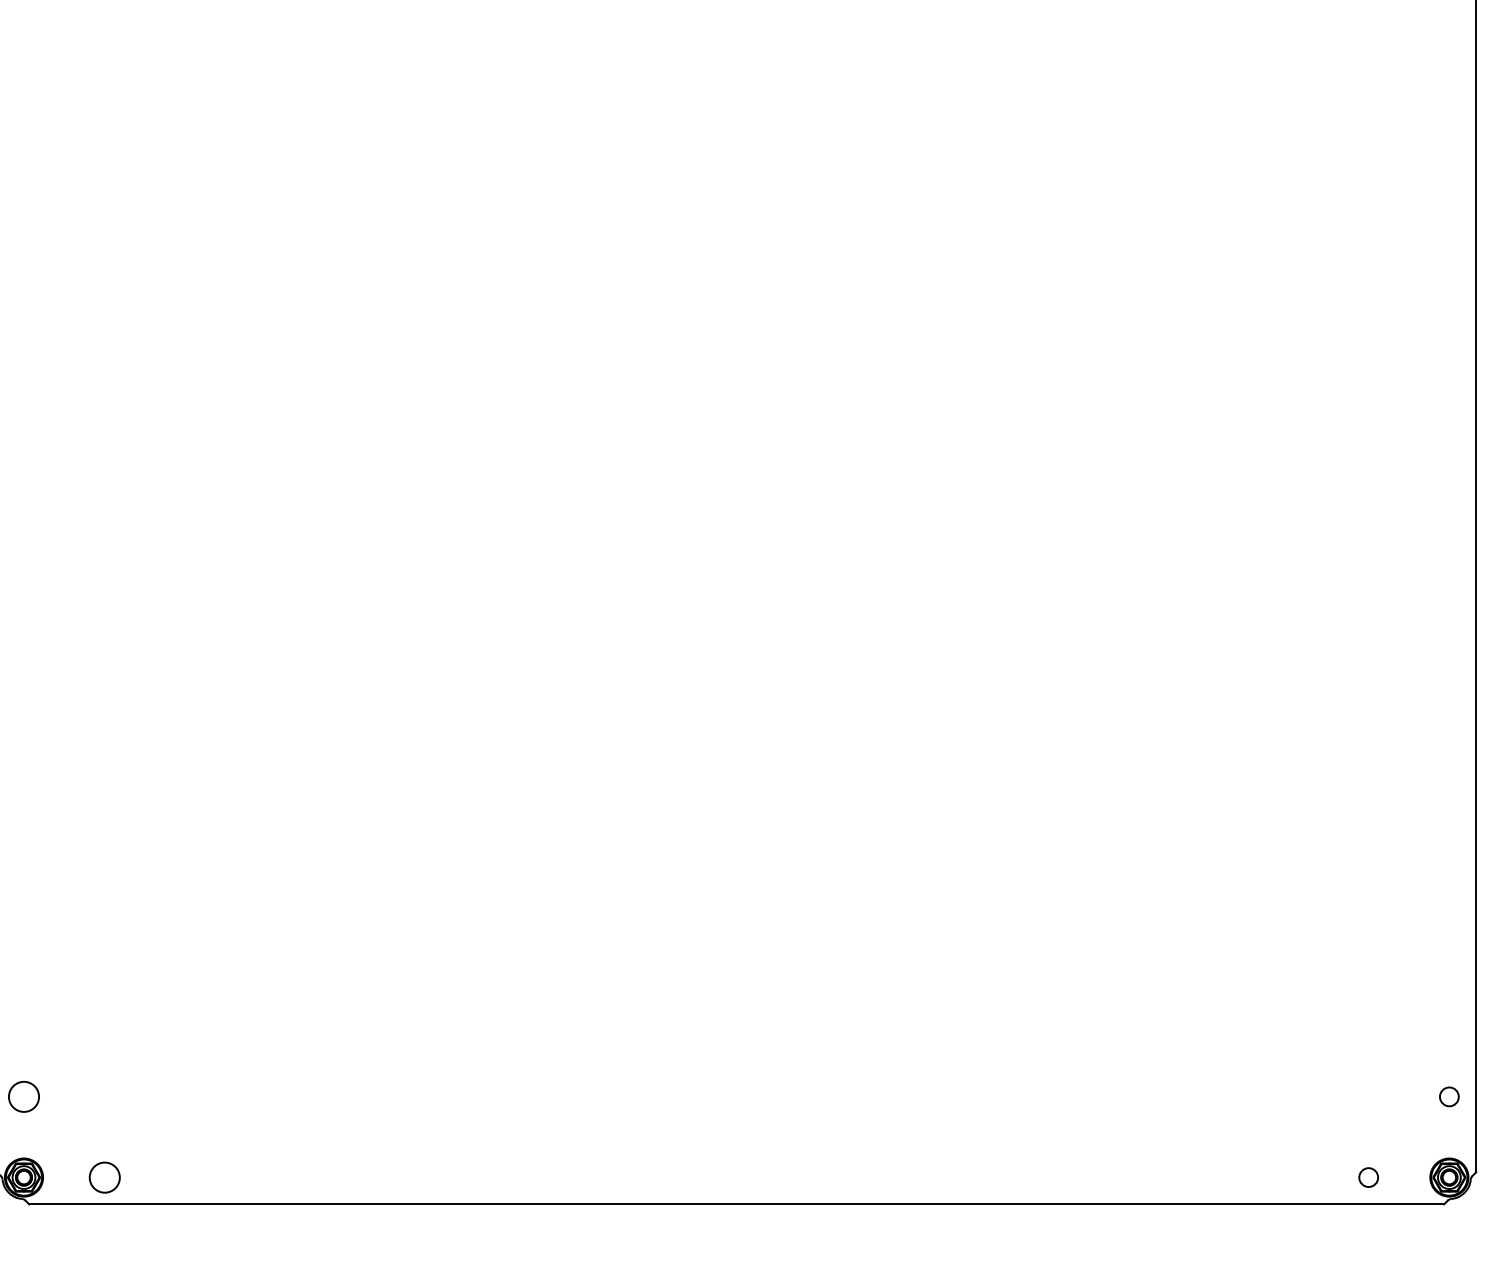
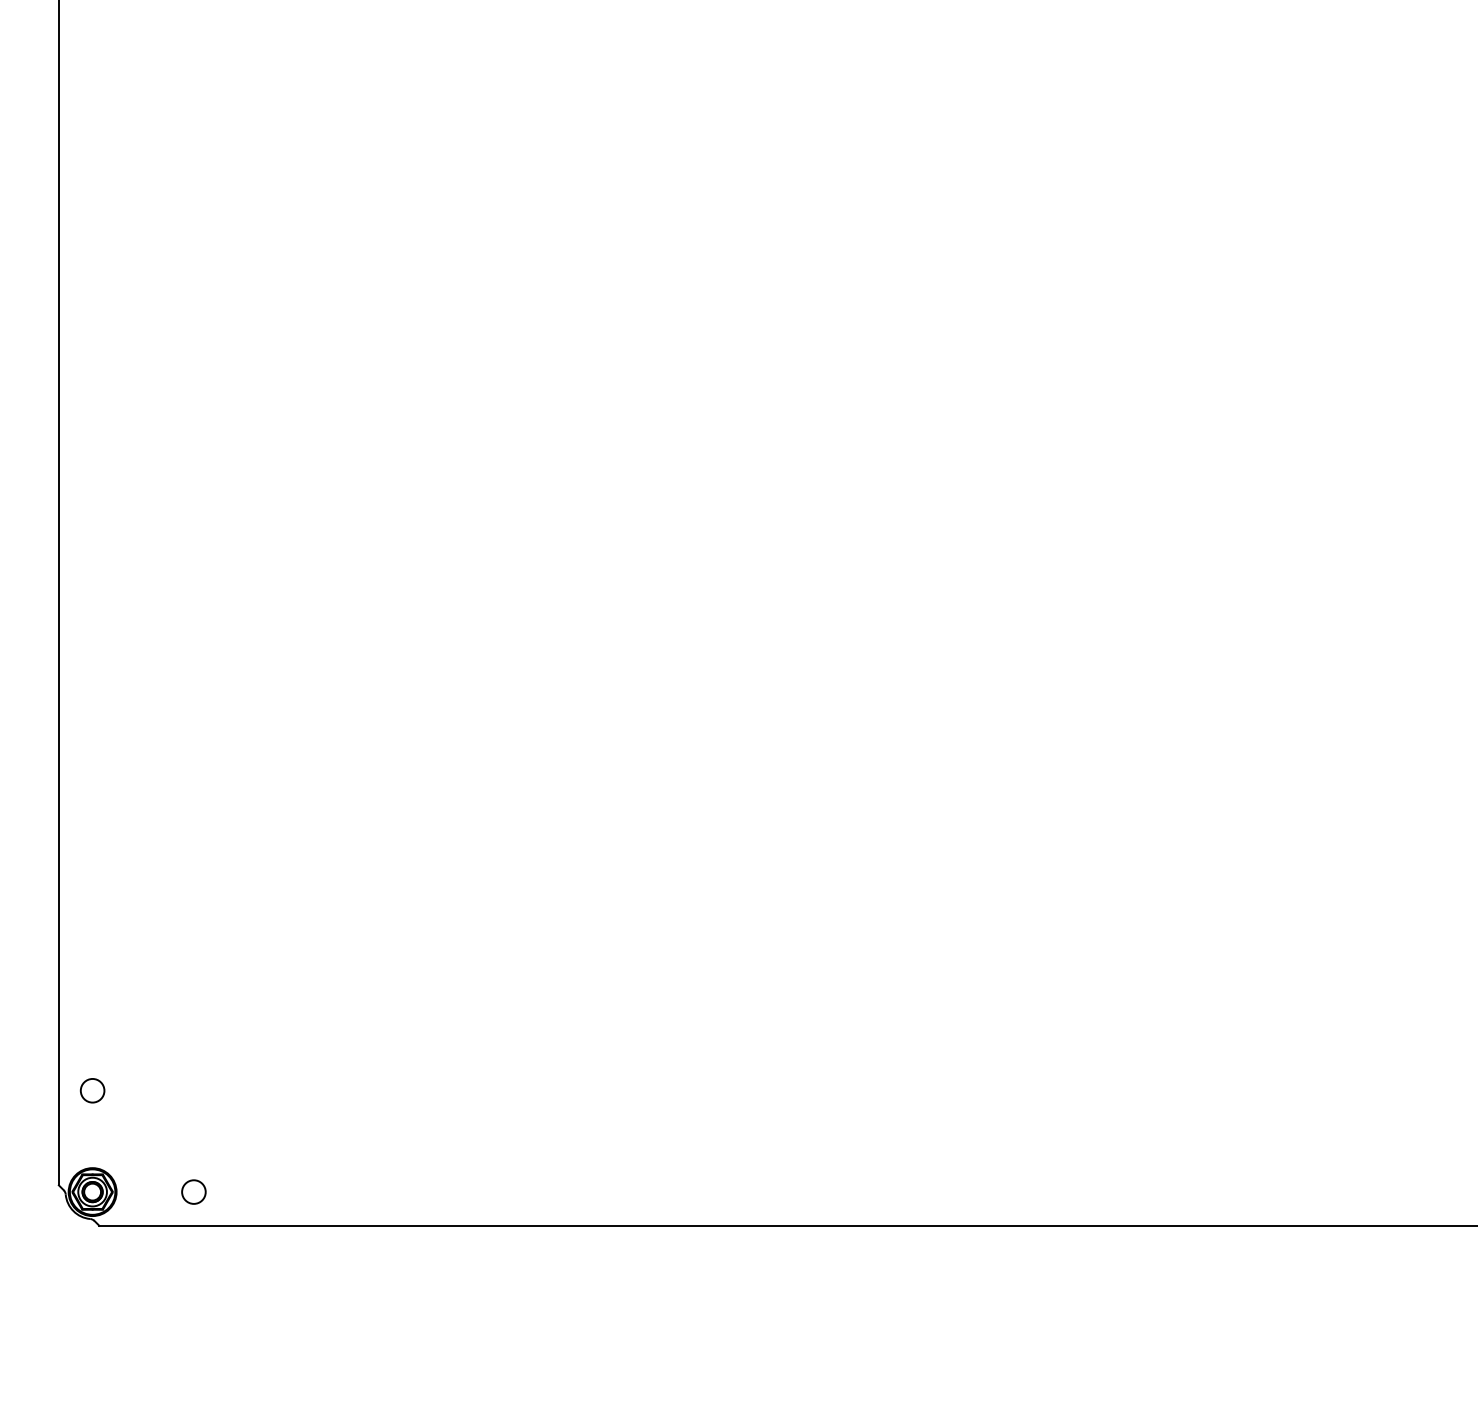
circle: (23, 1096) -> (91, 1090), size x0.62
circle: (104, 1177) -> (193, 1191), size x0.62

